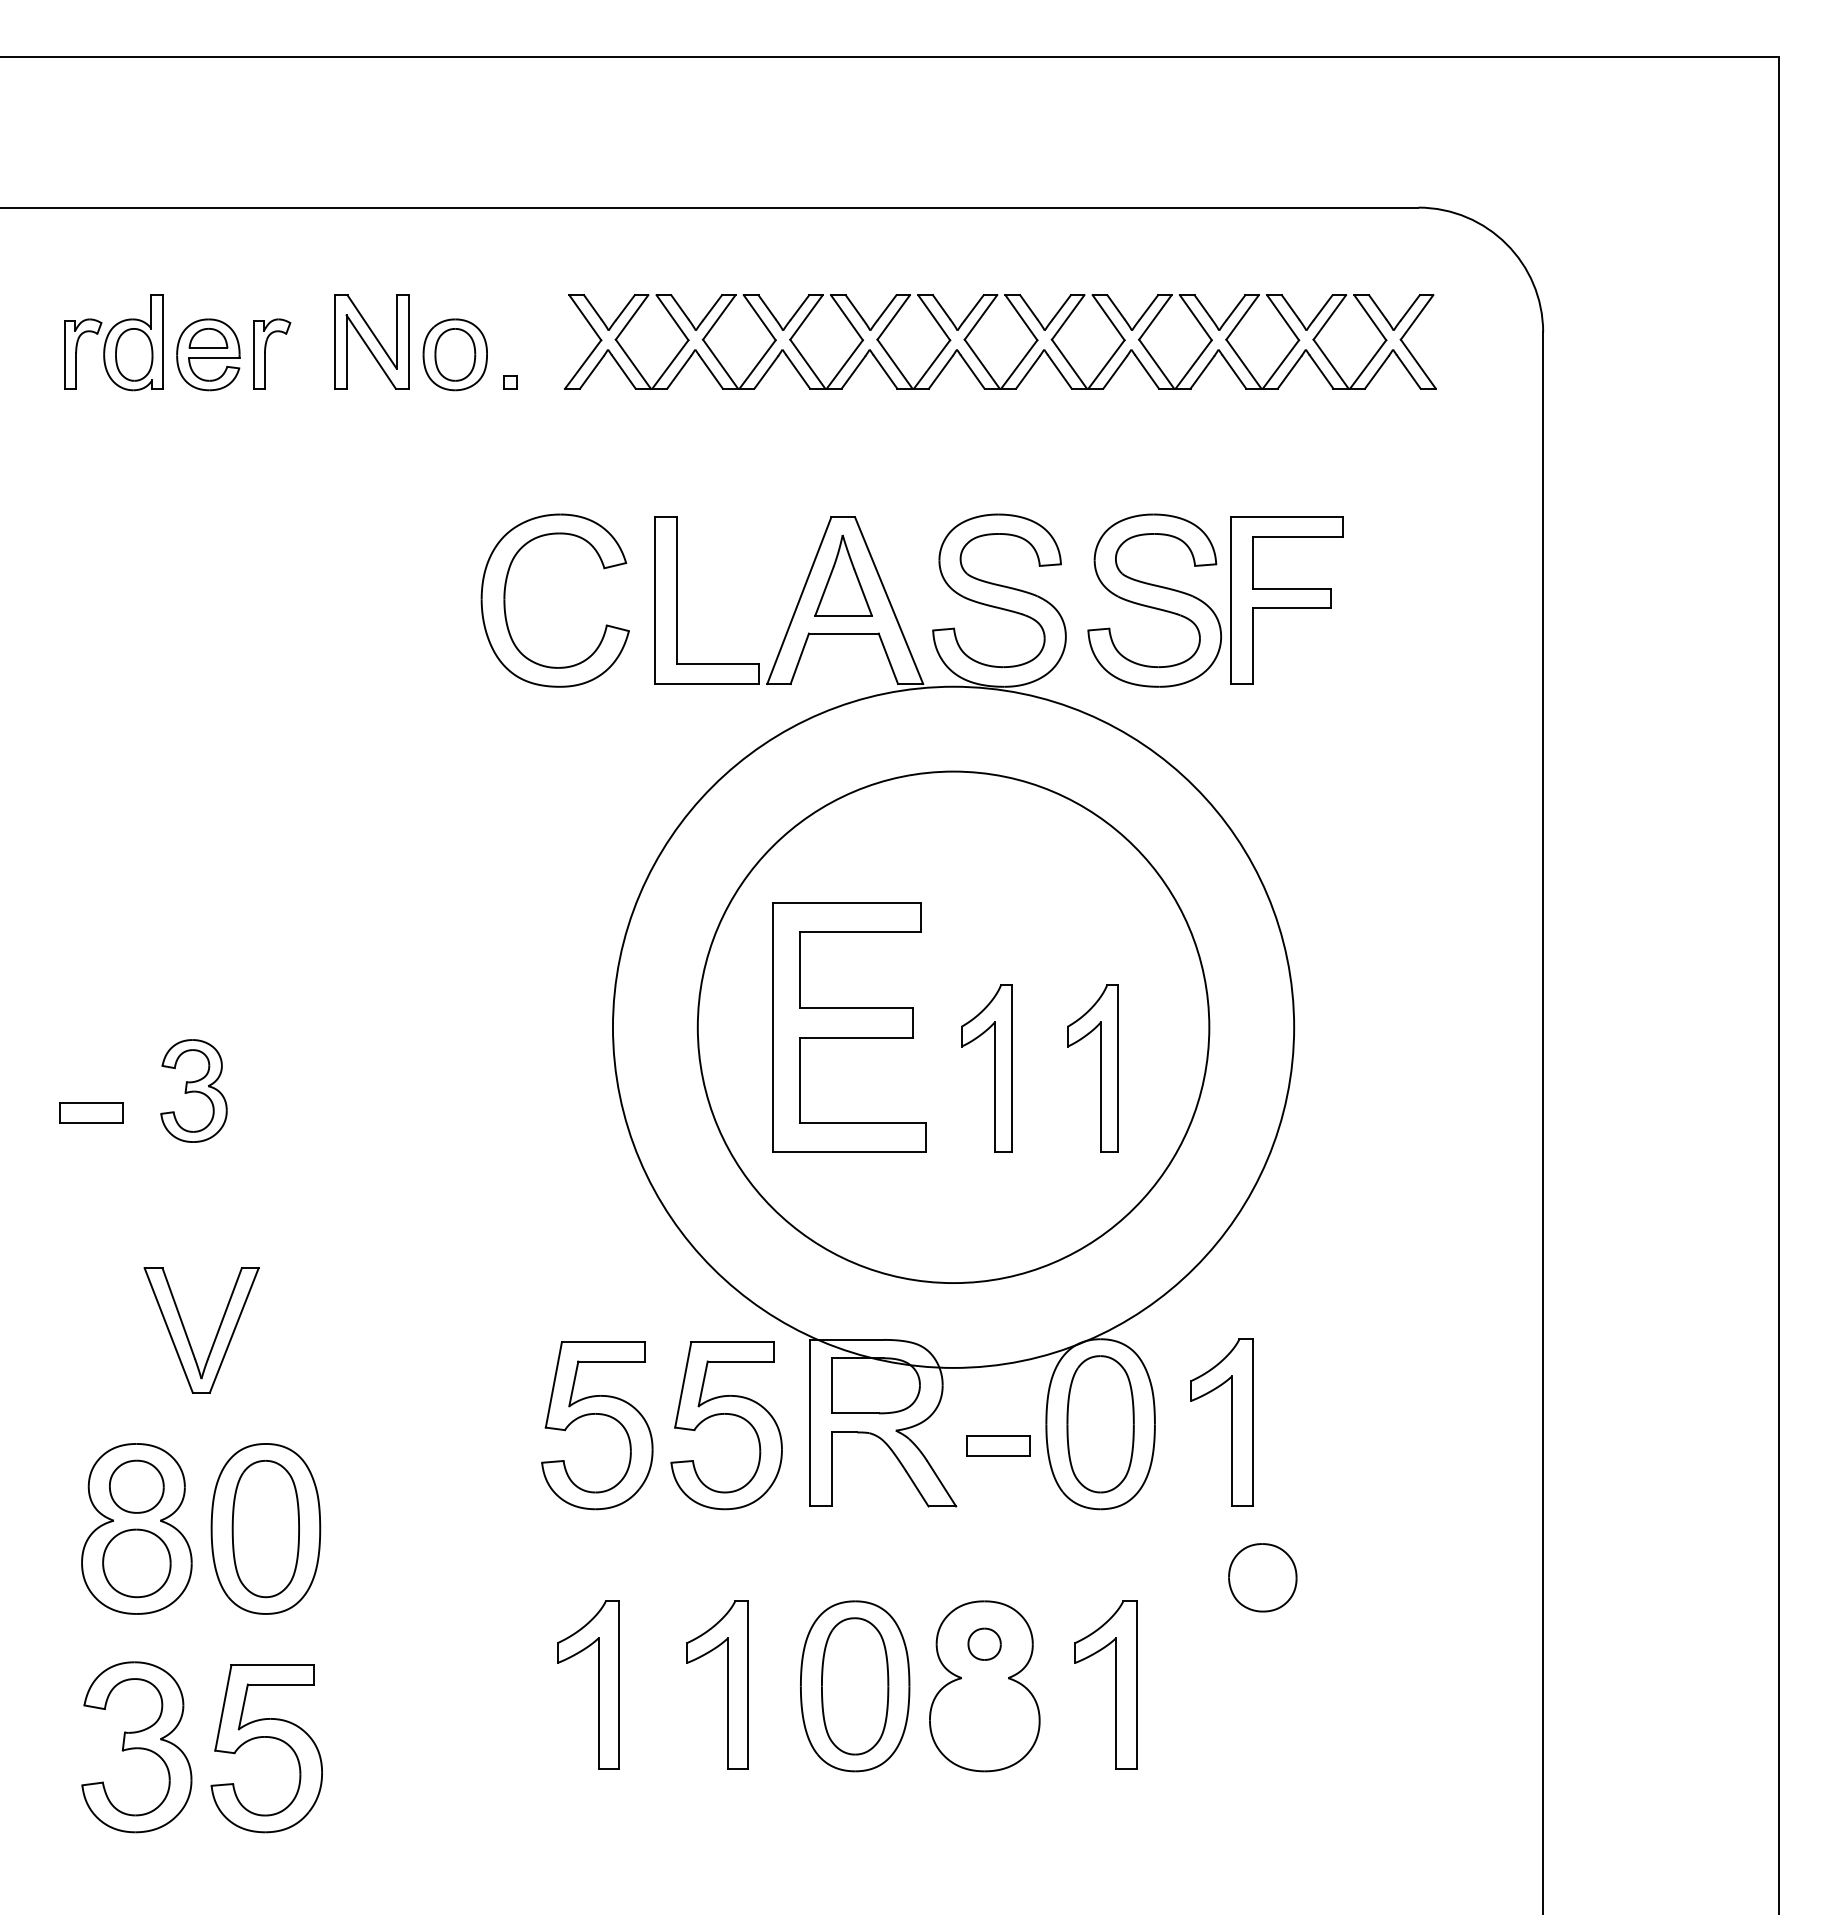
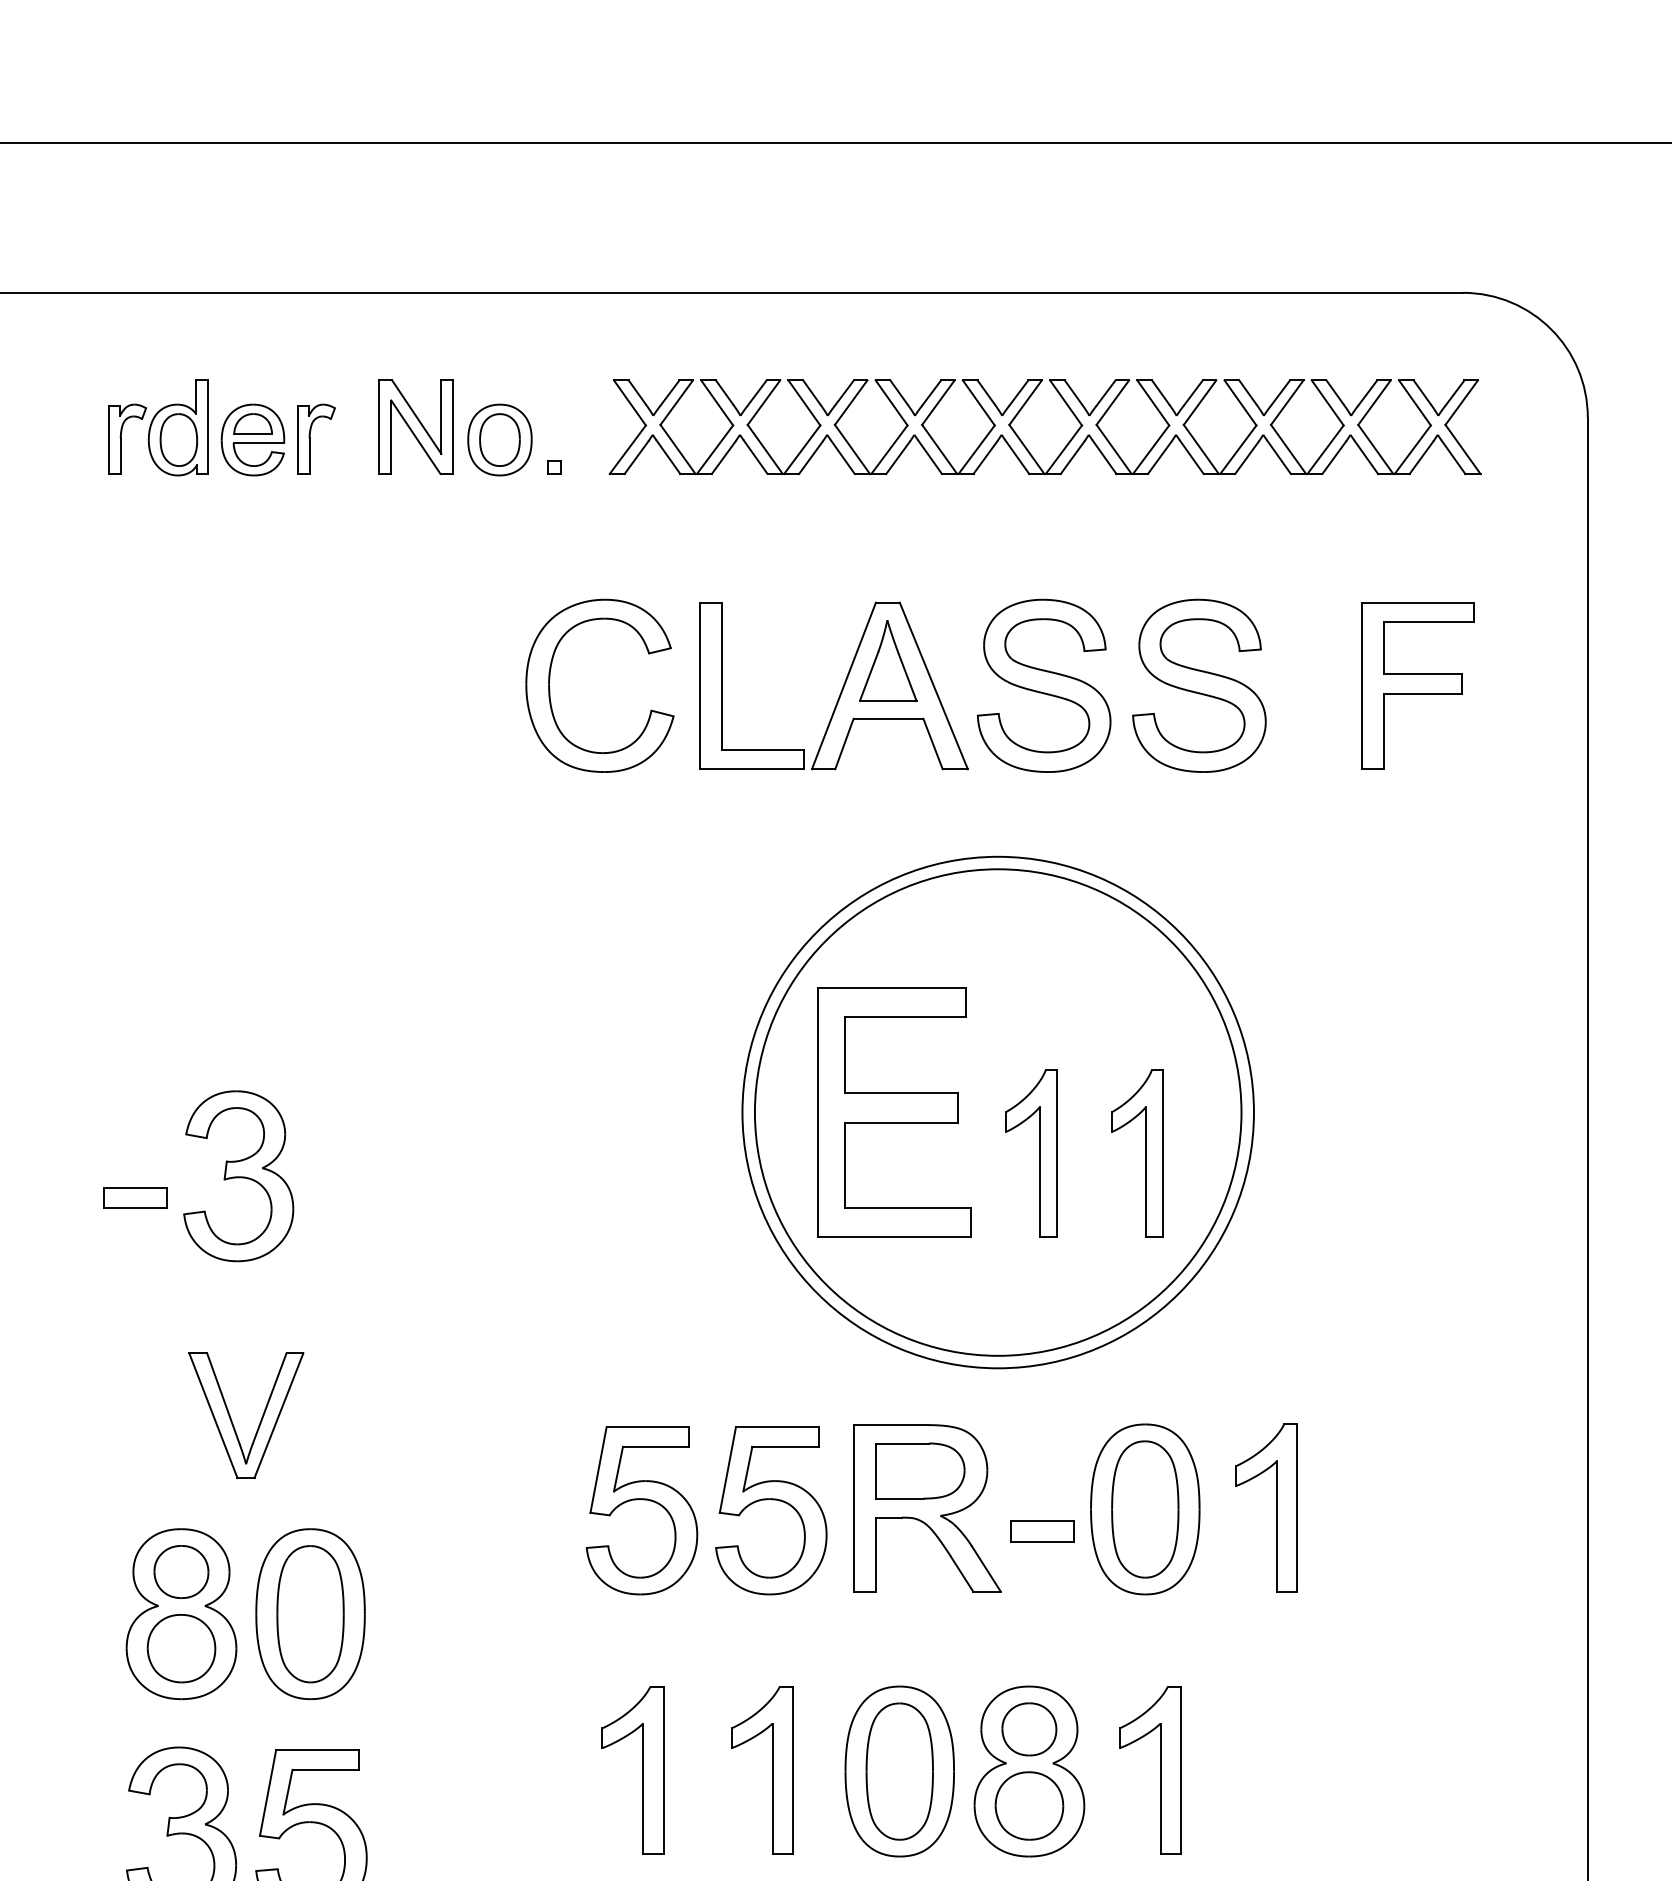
part: (1286, 600) -> (1417, 685), moved
circle: (953, 1027) -> (998, 1112), size x0.71
part: (193, 1090) -> (238, 1175), size x1.67
part: (1262, 1577) -> (1029, 1805), moved
part: (984, 1644) -> (1029, 1729), size x1.67

